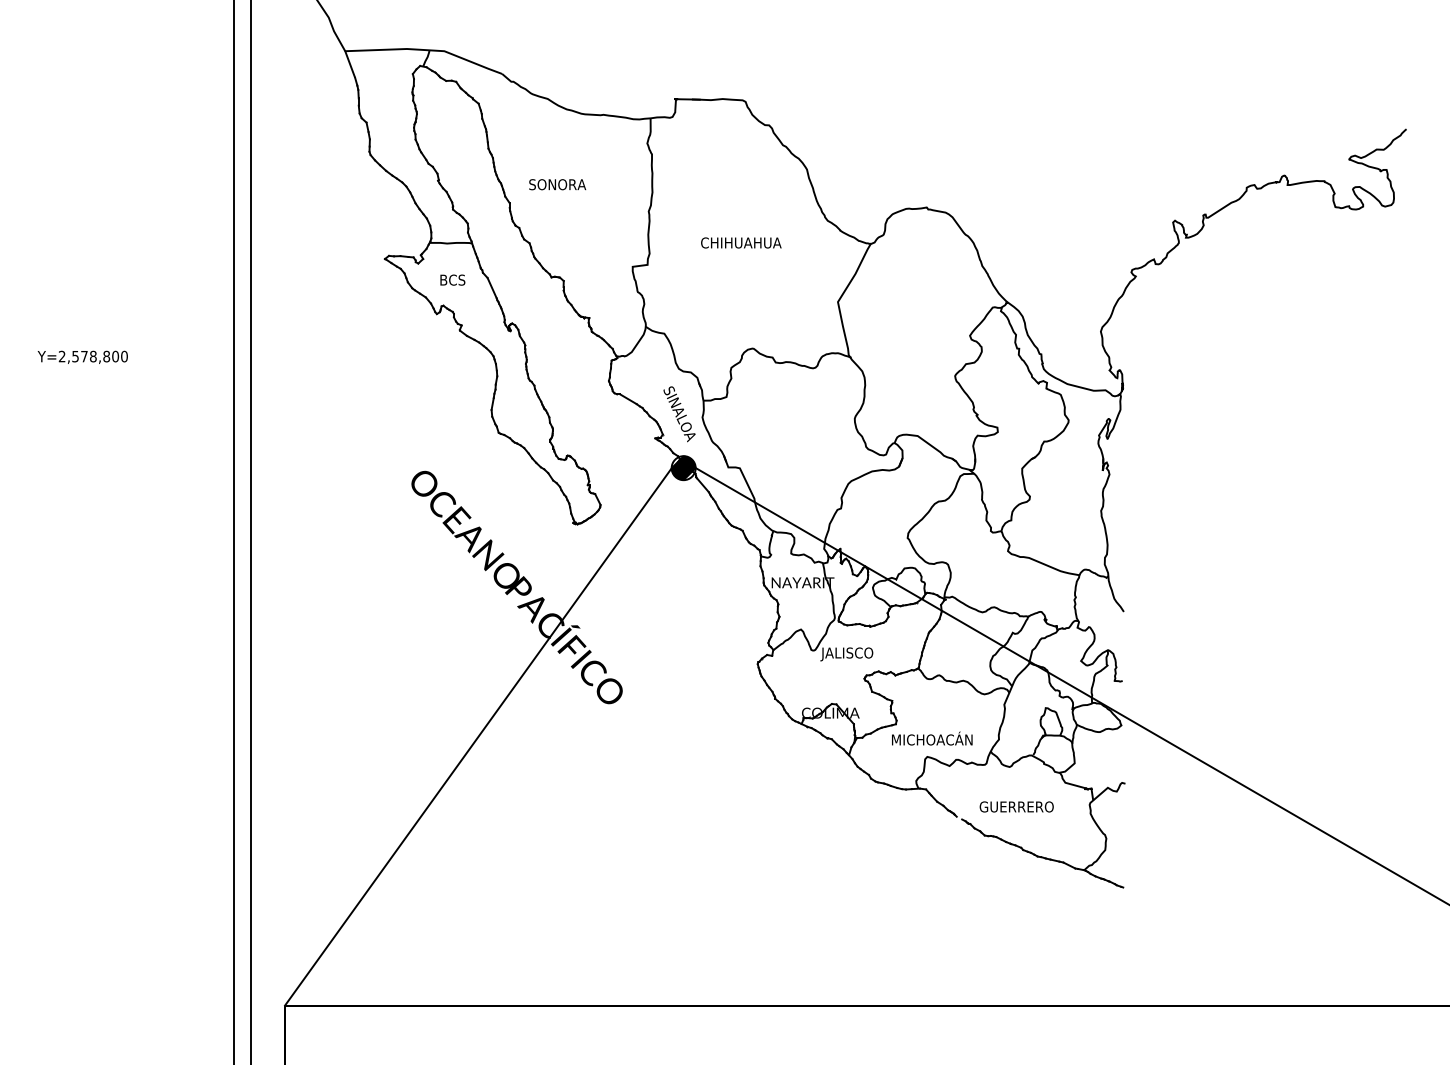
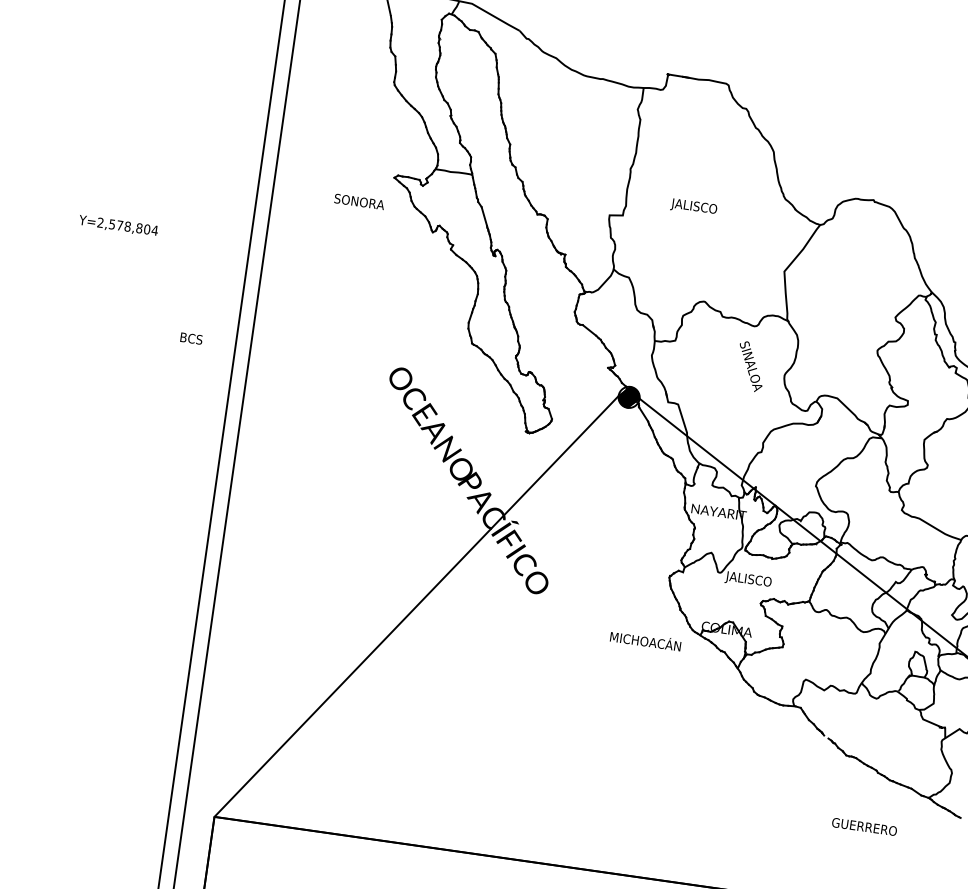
text: (557, 184) -> (359, 201), moved
text: (740, 244) -> (706, 209), CHIHUAHUA -> JALISCO
text: (452, 279) -> (191, 338), moved
text: (124, 356) -> (154, 230), Y=2,578,800 -> Y=2,578,804
text: (679, 414) -> (750, 366), moved
text: (932, 738) -> (646, 640), moved
text: (1016, 806) -> (864, 826), moved

